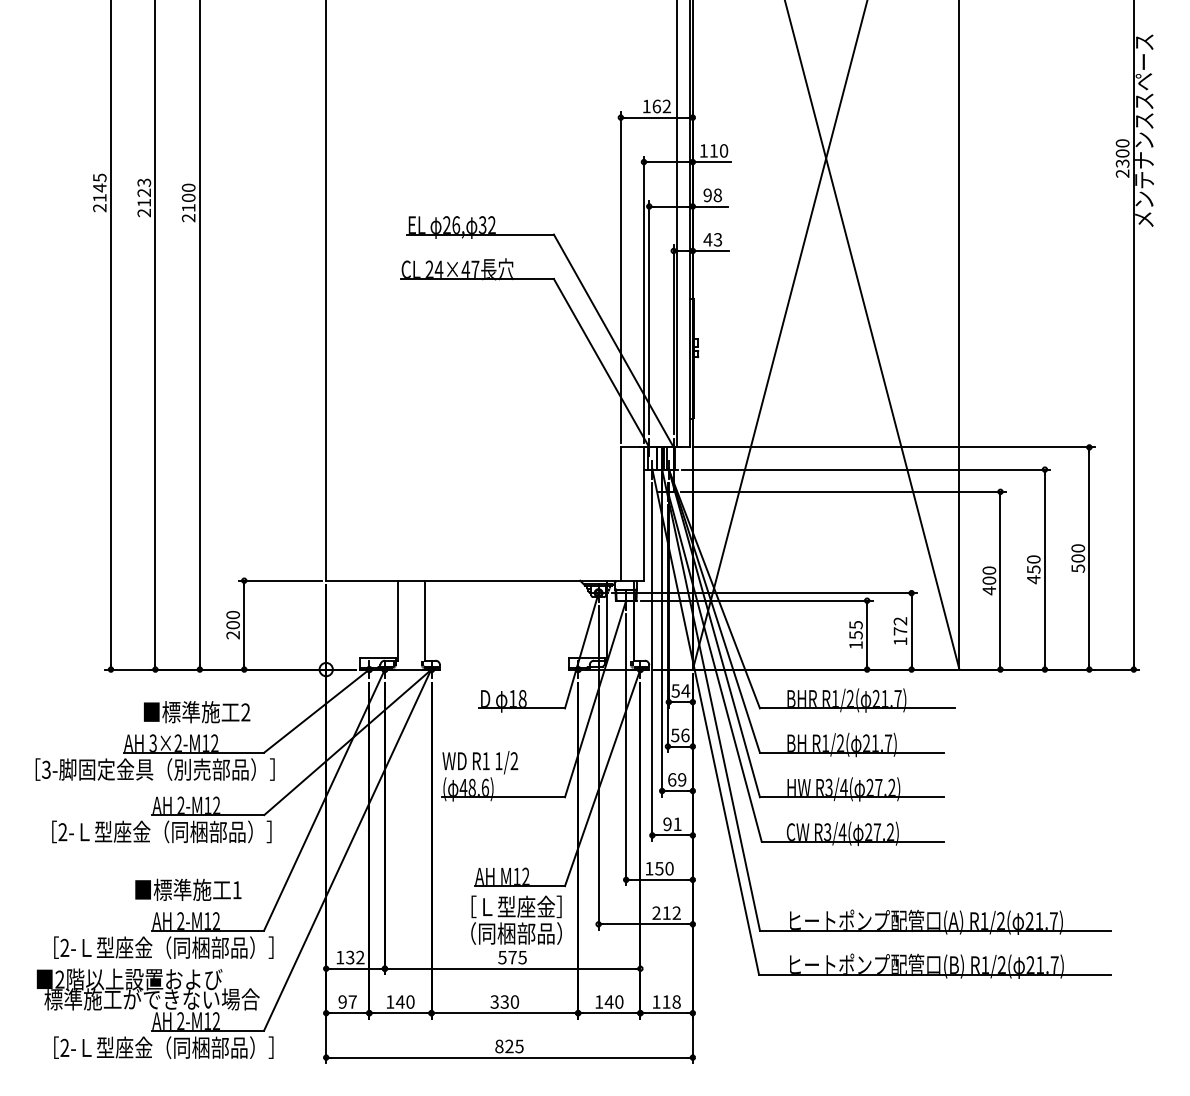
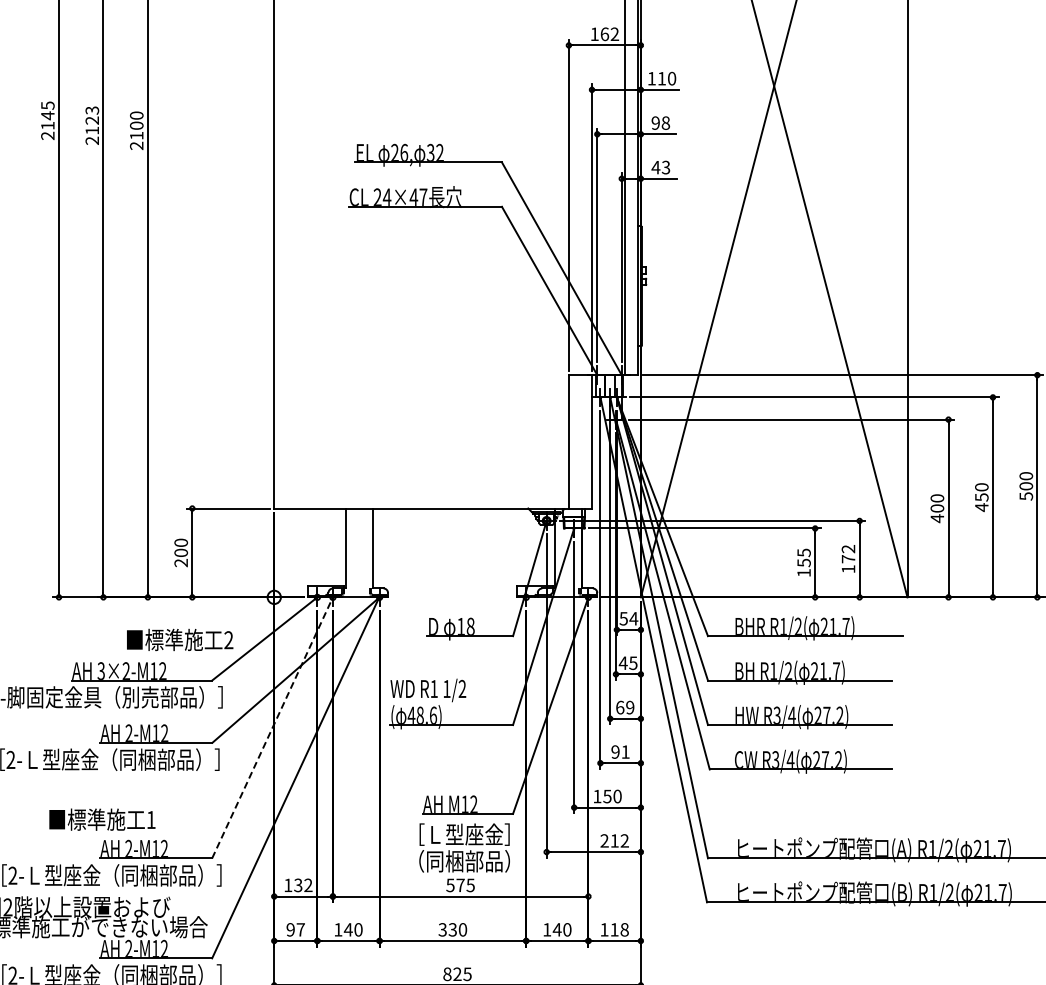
text: (197, 712) -> (180, 640), moved
text: (679, 735) -> (627, 663), 56 -> 45
line: (324, 800) -> (272, 728), solid -> dashed
text: (188, 889) -> (102, 819), moved

